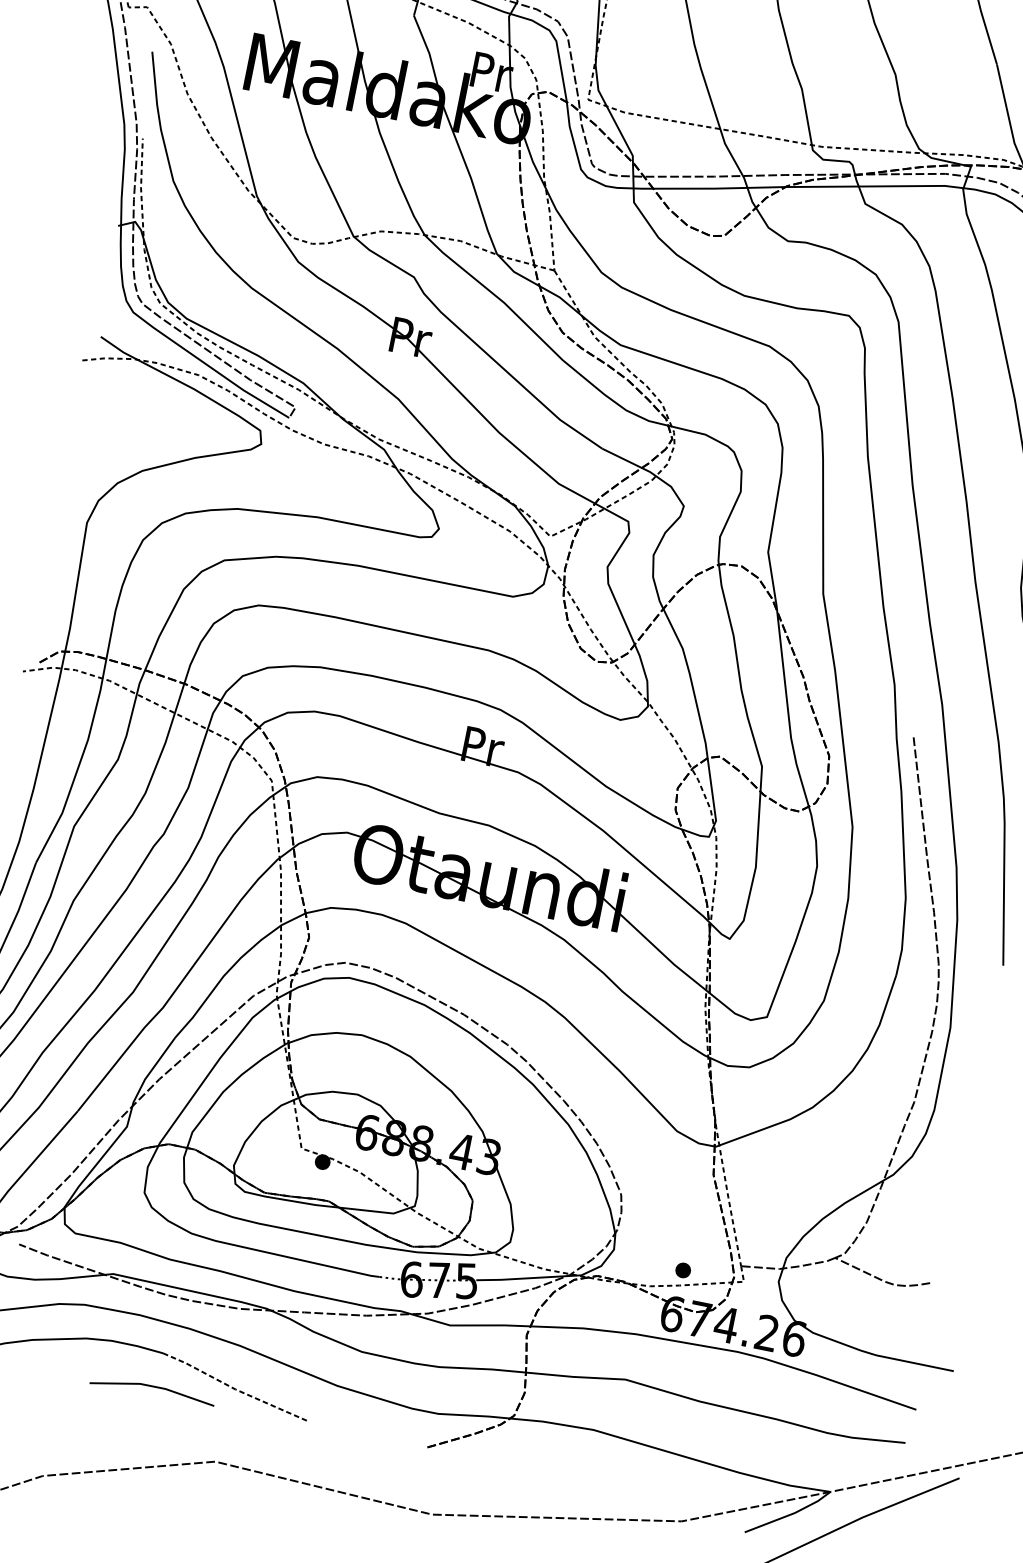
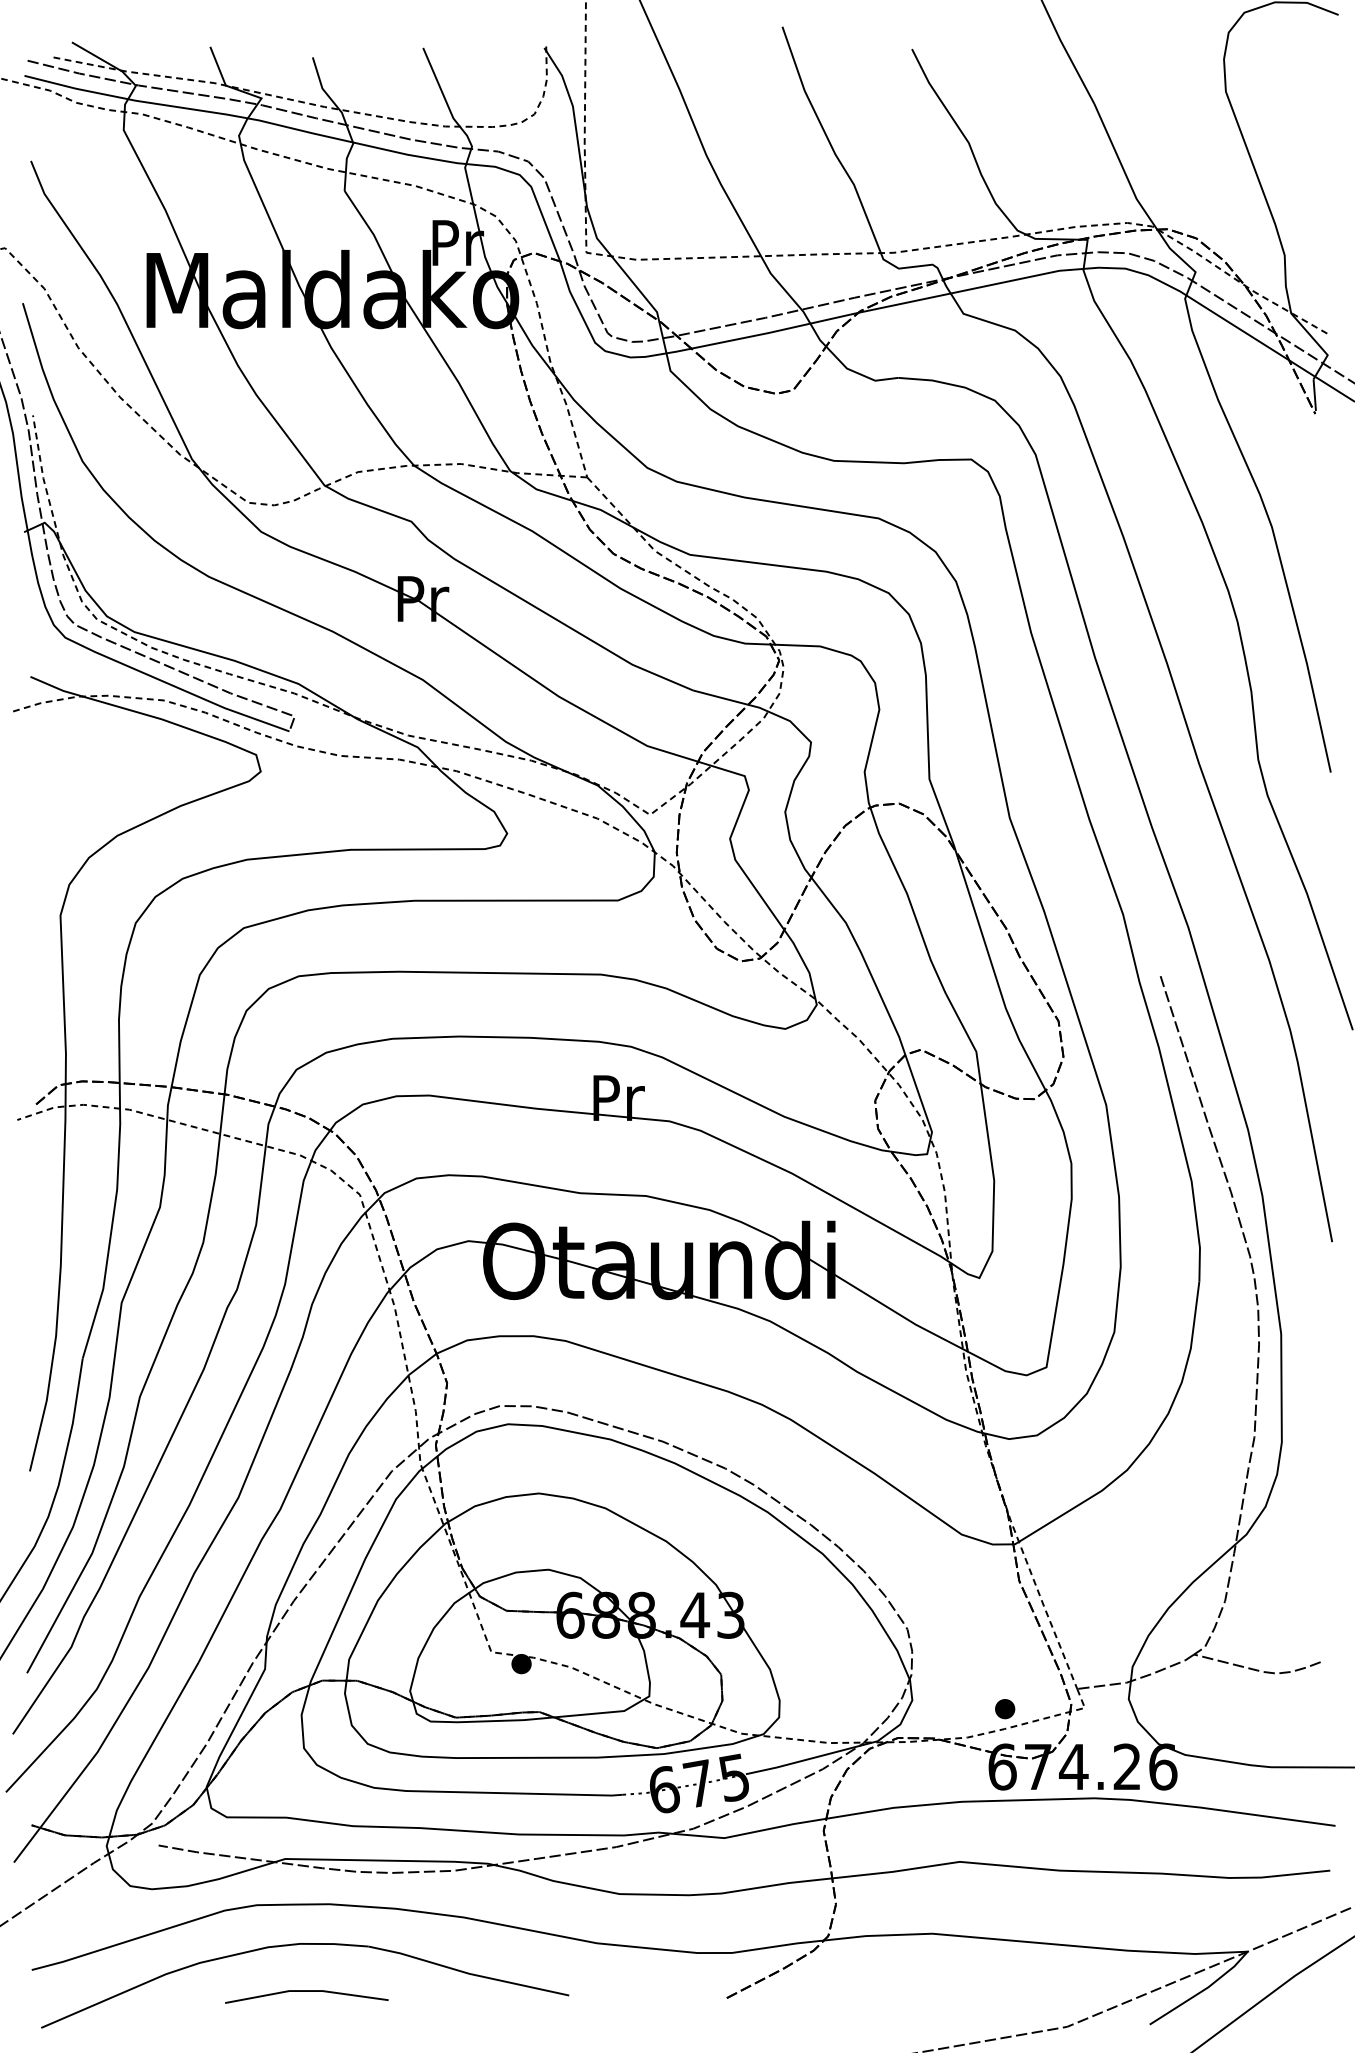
line: (153, 1386) -> (306, 1991), moved
line: (234, 1389) -> (468, 1973), dashed -> solid

